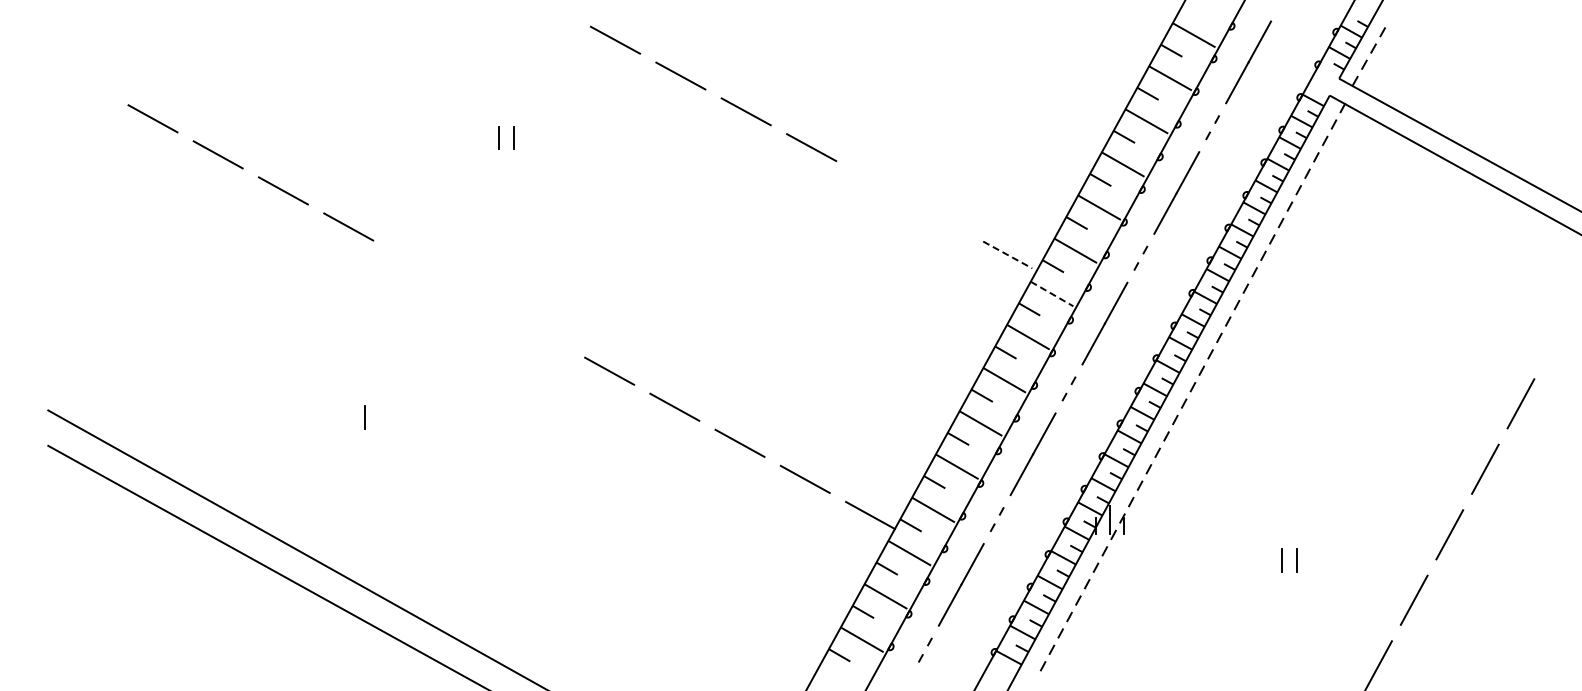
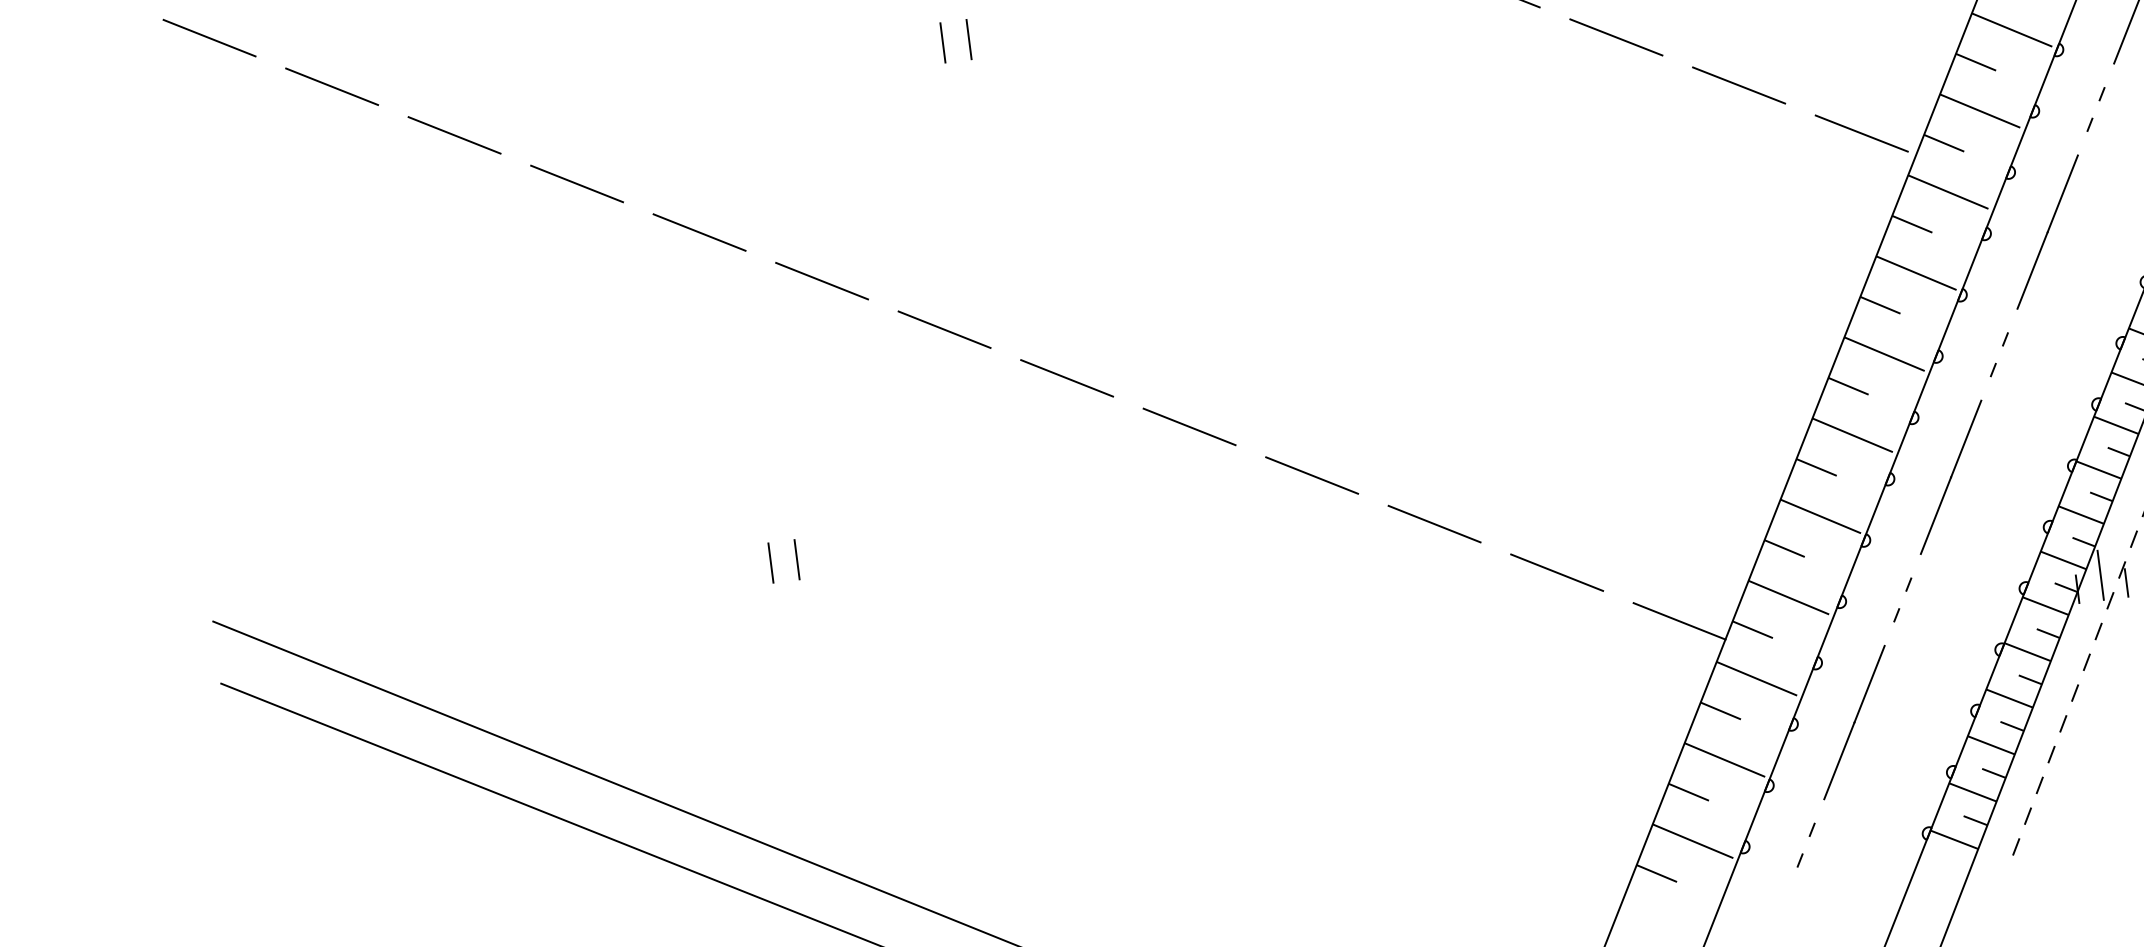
line: (87, 82) -> (209, 37), added
line: (876, 182) -> (1615, 35), added
line: (941, 218) -> (1737, 84), added
line: (1007, 254) -> (1861, 132), dashed -> solid
line: (413, 262) -> (821, 280), added
line: (1052, 294) -> (1949, 192), dashed -> solid
line: (478, 298) -> (943, 328), added
line: (543, 334) -> (1065, 377), added
line: (379, 417) -> (796, 559), added

